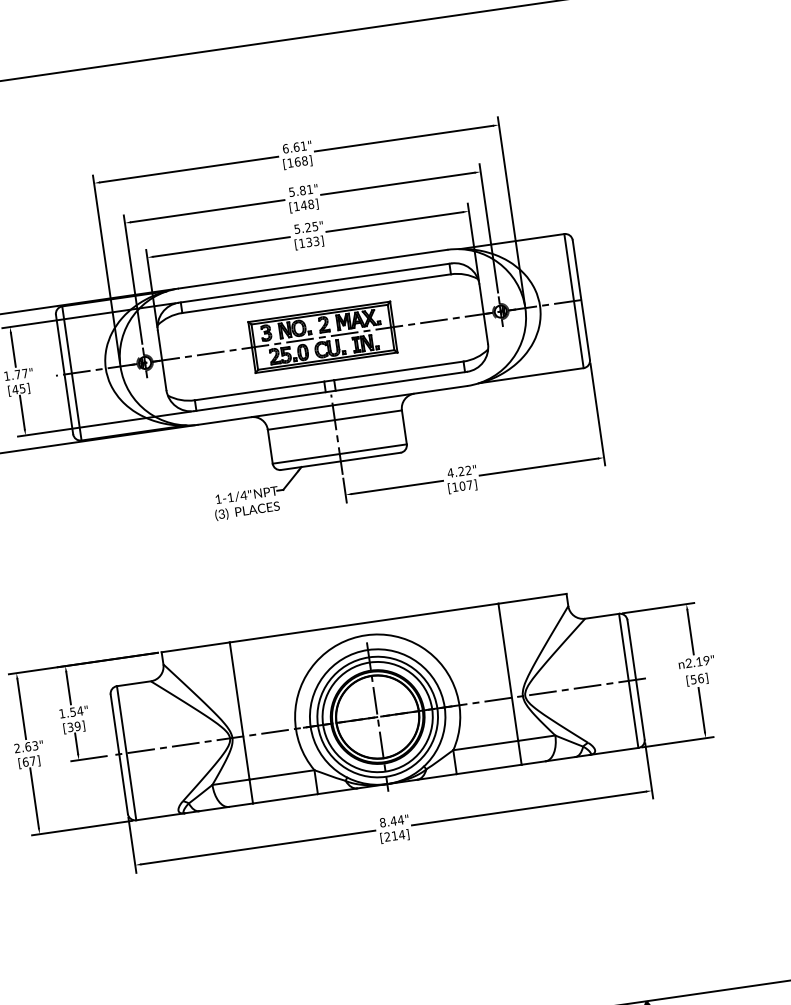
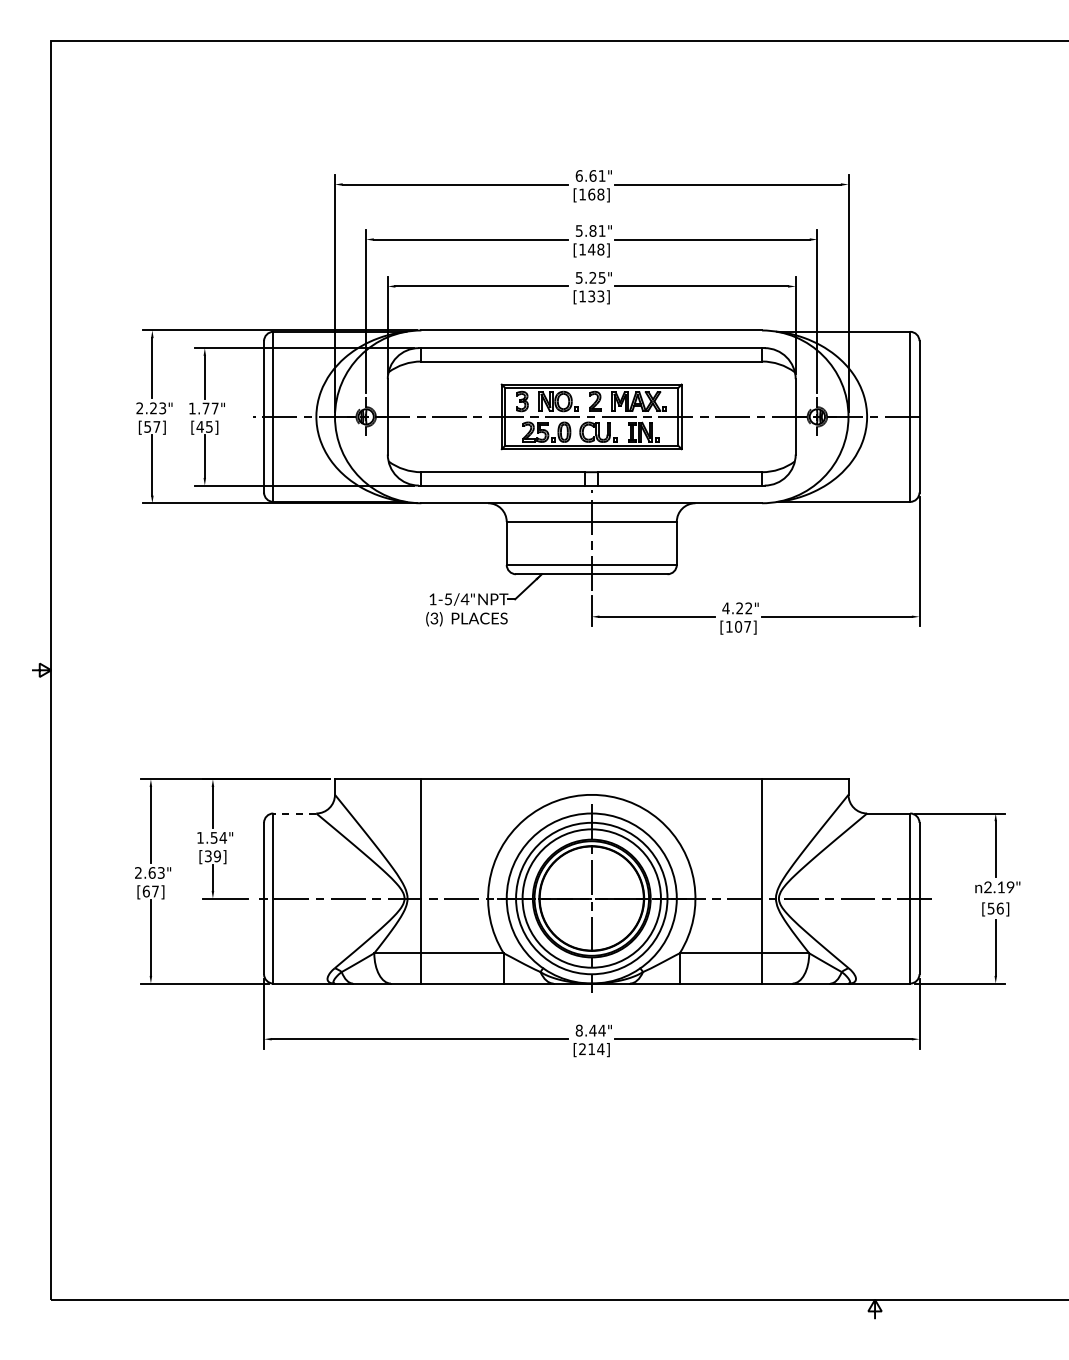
text: (230, 497) -> (448, 599), 1-1/4" -> 1-5/4"
line: (133, 683) -> (294, 813), solid -> dashed

